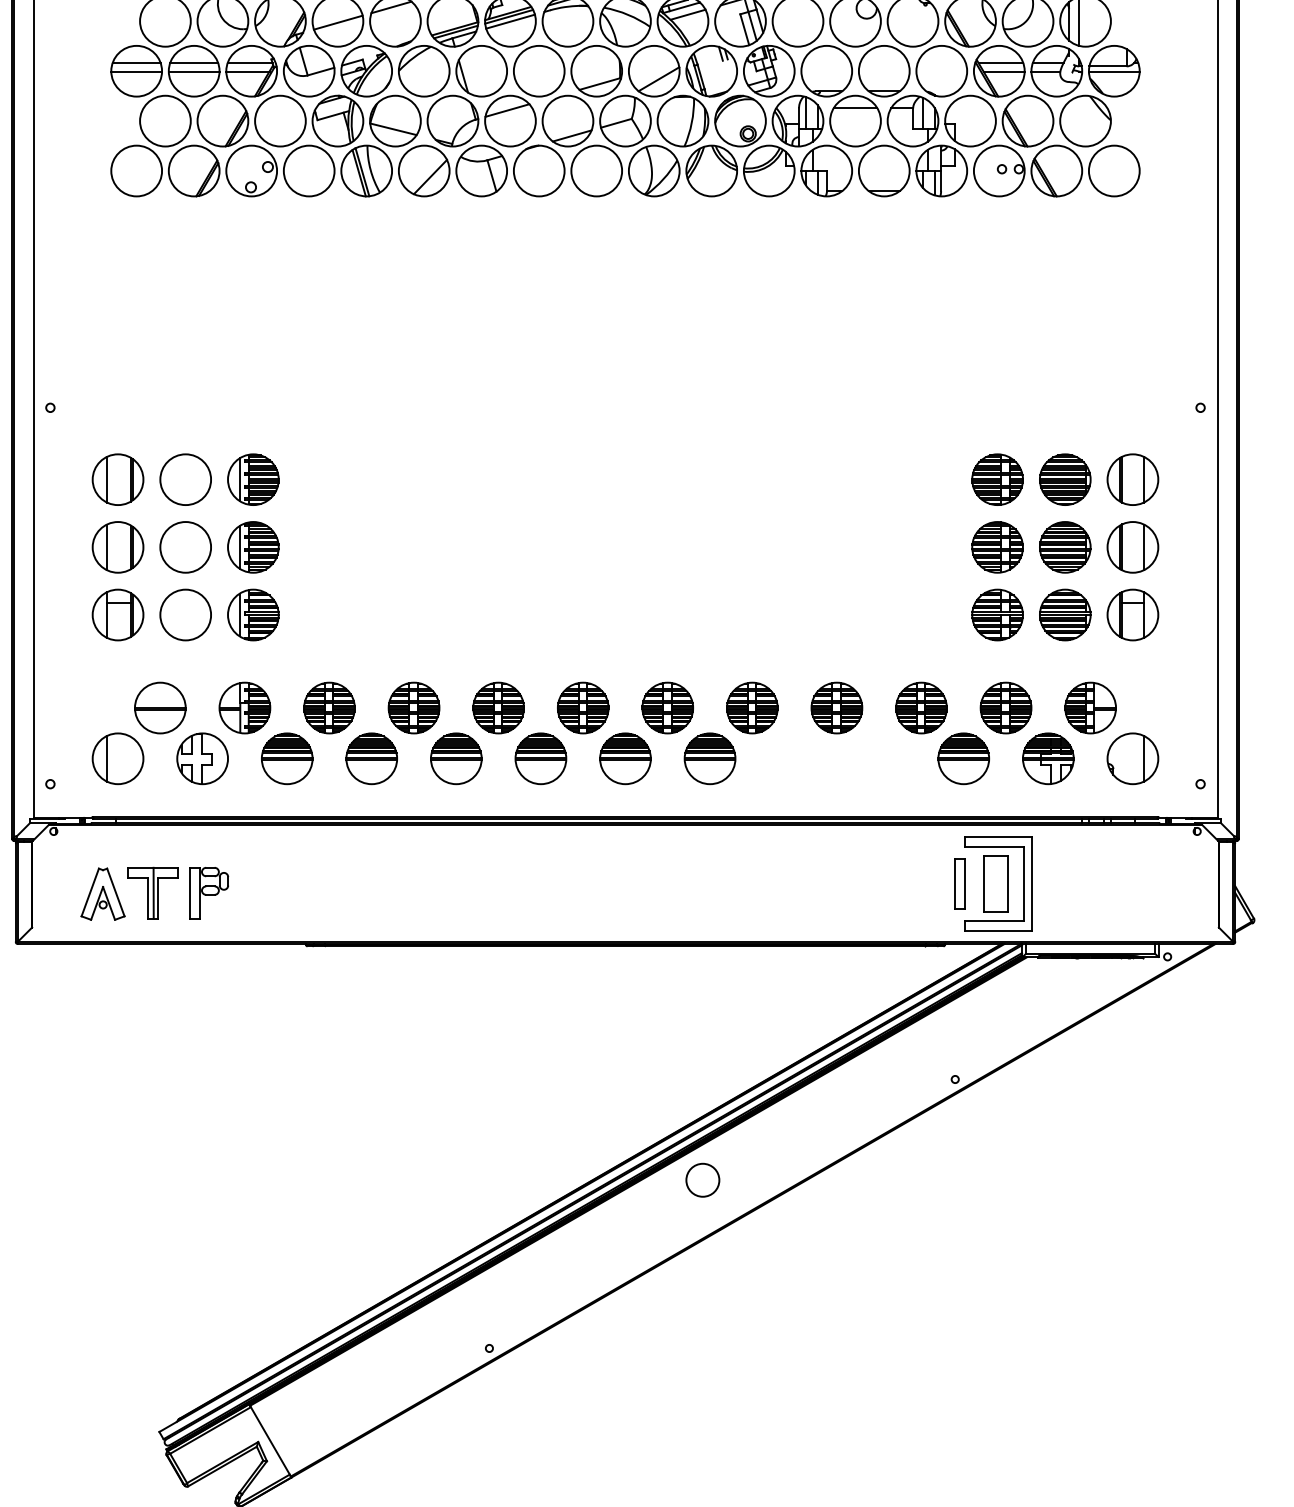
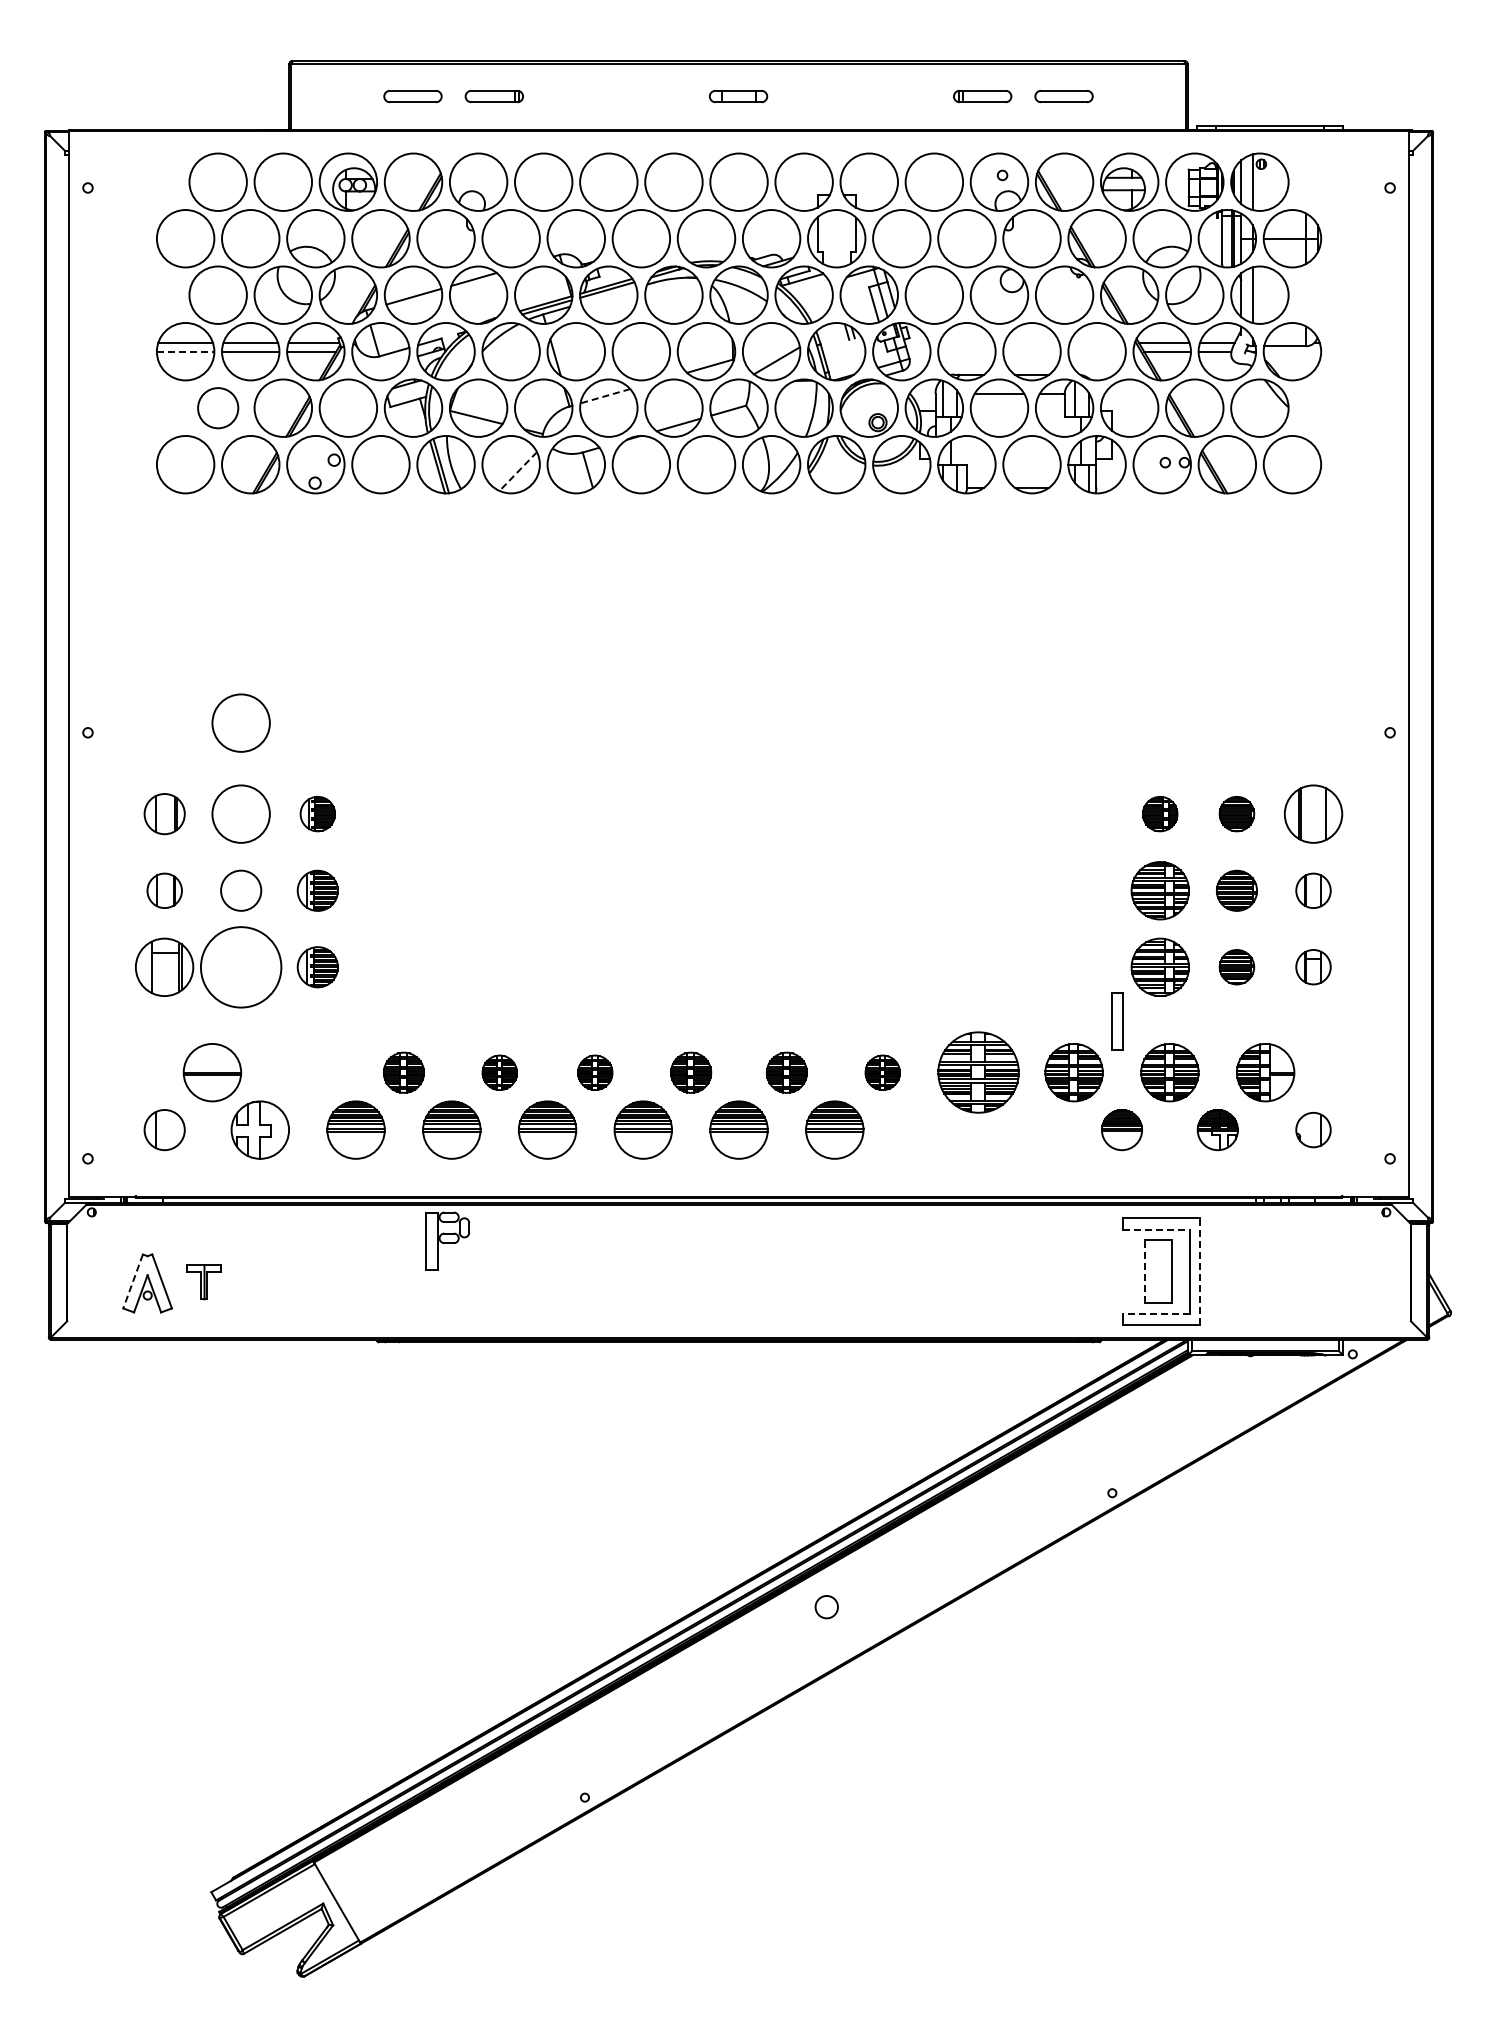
line: (687, 14) -> (809, 287), removed
line: (510, 21) -> (608, 295), removed
line: (136, 71) -> (185, 352), solid -> dashed
line: (1114, 71) -> (1292, 352), removed
line: (507, 110) -> (605, 396), solid -> dashed
circle: (164, 120) -> (217, 407), size x0.7
line: (430, 177) -> (518, 471), solid -> dashed
circle: (185, 398) -> (240, 722), added
part: (118, 479) -> (164, 813), size x0.7
part: (253, 479) -> (317, 813), size x0.6
part: (996, 479) -> (1159, 813), size x0.6
part: (1064, 479) -> (1236, 813), size x0.6
part: (118, 547) -> (164, 890), size x0.6
circle: (185, 547) -> (240, 890), size x0.7
part: (253, 547) -> (317, 890), size x0.7
part: (1064, 547) -> (1236, 890), size x0.7
part: (1132, 547) -> (1313, 890), size x0.6
part: (253, 614) -> (317, 966), size x0.7
part: (1064, 614) -> (1236, 966), size x0.6
part: (1132, 614) -> (1313, 966), size x0.6
circle: (185, 615) -> (240, 967), size x1.4
part: (244, 707) -> (307, 1072), removed
part: (329, 707) -> (403, 1072), size x0.7
part: (413, 707) -> (499, 1072), size x0.6
part: (497, 707) -> (594, 1072), size x0.6
part: (582, 707) -> (690, 1072), size x0.7
part: (667, 707) -> (786, 1072), size x0.7
part: (752, 707) -> (882, 1072), size x0.6
part: (836, 707) -> (977, 1072), size x1.4
part: (118, 758) -> (164, 1129), size x0.7
part: (963, 758) -> (1121, 1129), size x0.7
part: (1048, 758) -> (1217, 1129), size x0.7
part: (1132, 758) -> (1313, 1129), size x0.6
line: (994, 846) -> (1156, 1229), solid -> dashed
part: (959, 883) -> (1117, 1021), moved
line: (984, 883) -> (1145, 1271), solid -> dashed
line: (1032, 883) -> (1199, 1271), solid -> dashed
line: (90, 892) -> (133, 1281), solid -> dashed
part: (152, 892) -> (203, 1281), size x0.6
part: (208, 892) -> (447, 1240), moved
line: (994, 920) -> (1156, 1313), solid -> dashed
circle: (702, 1179) -> (826, 1606), size x0.6

